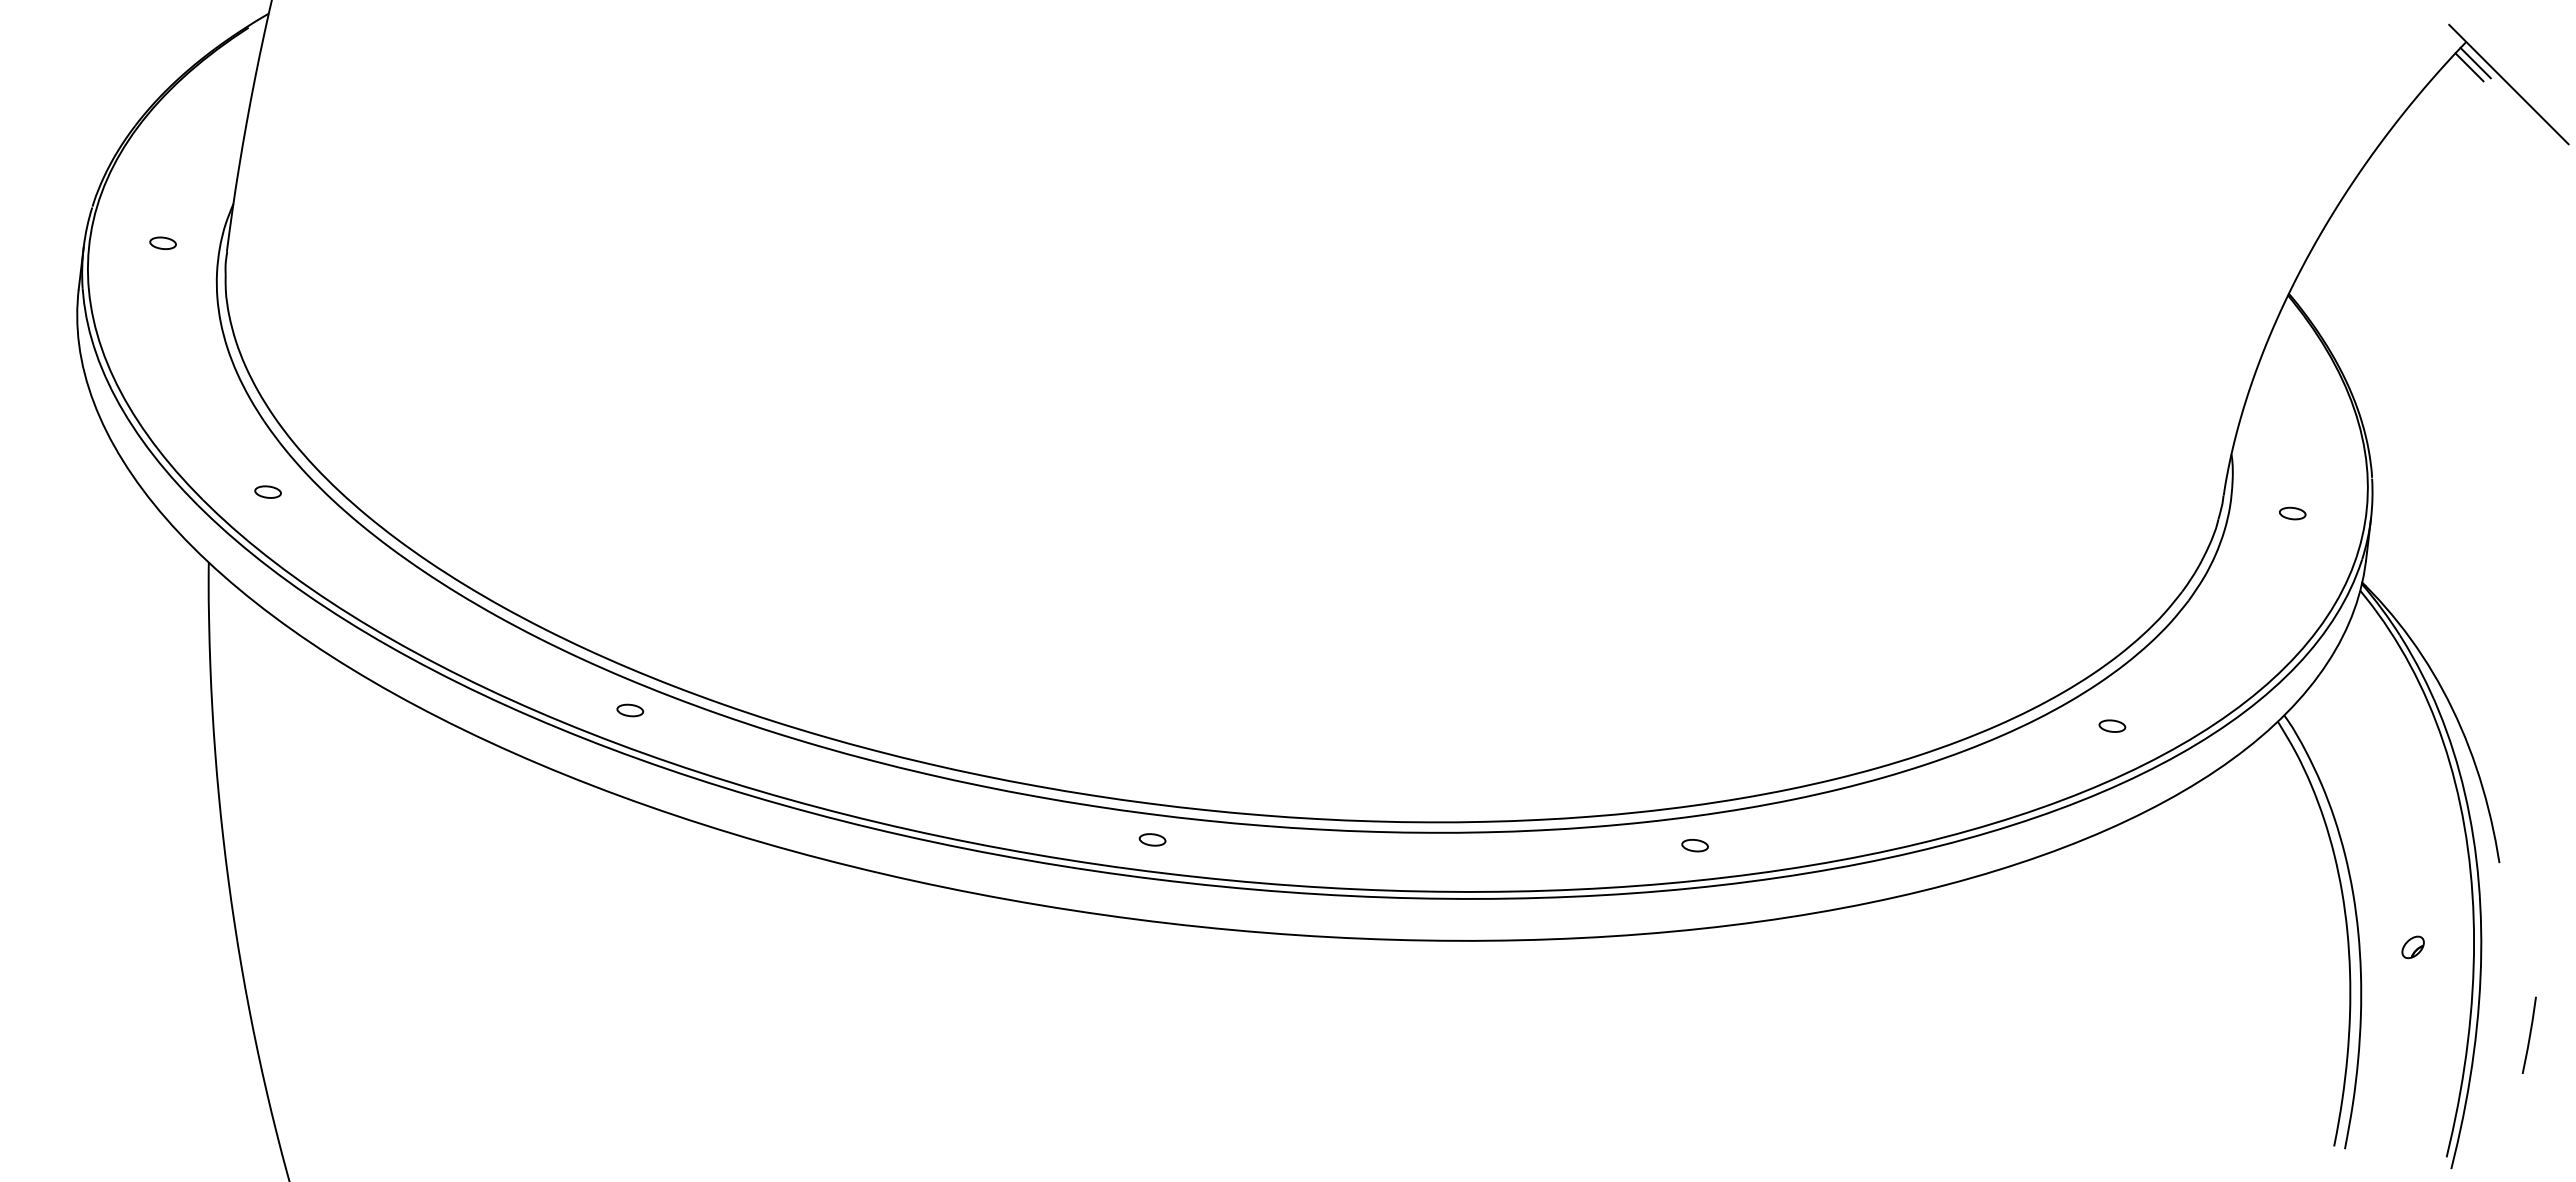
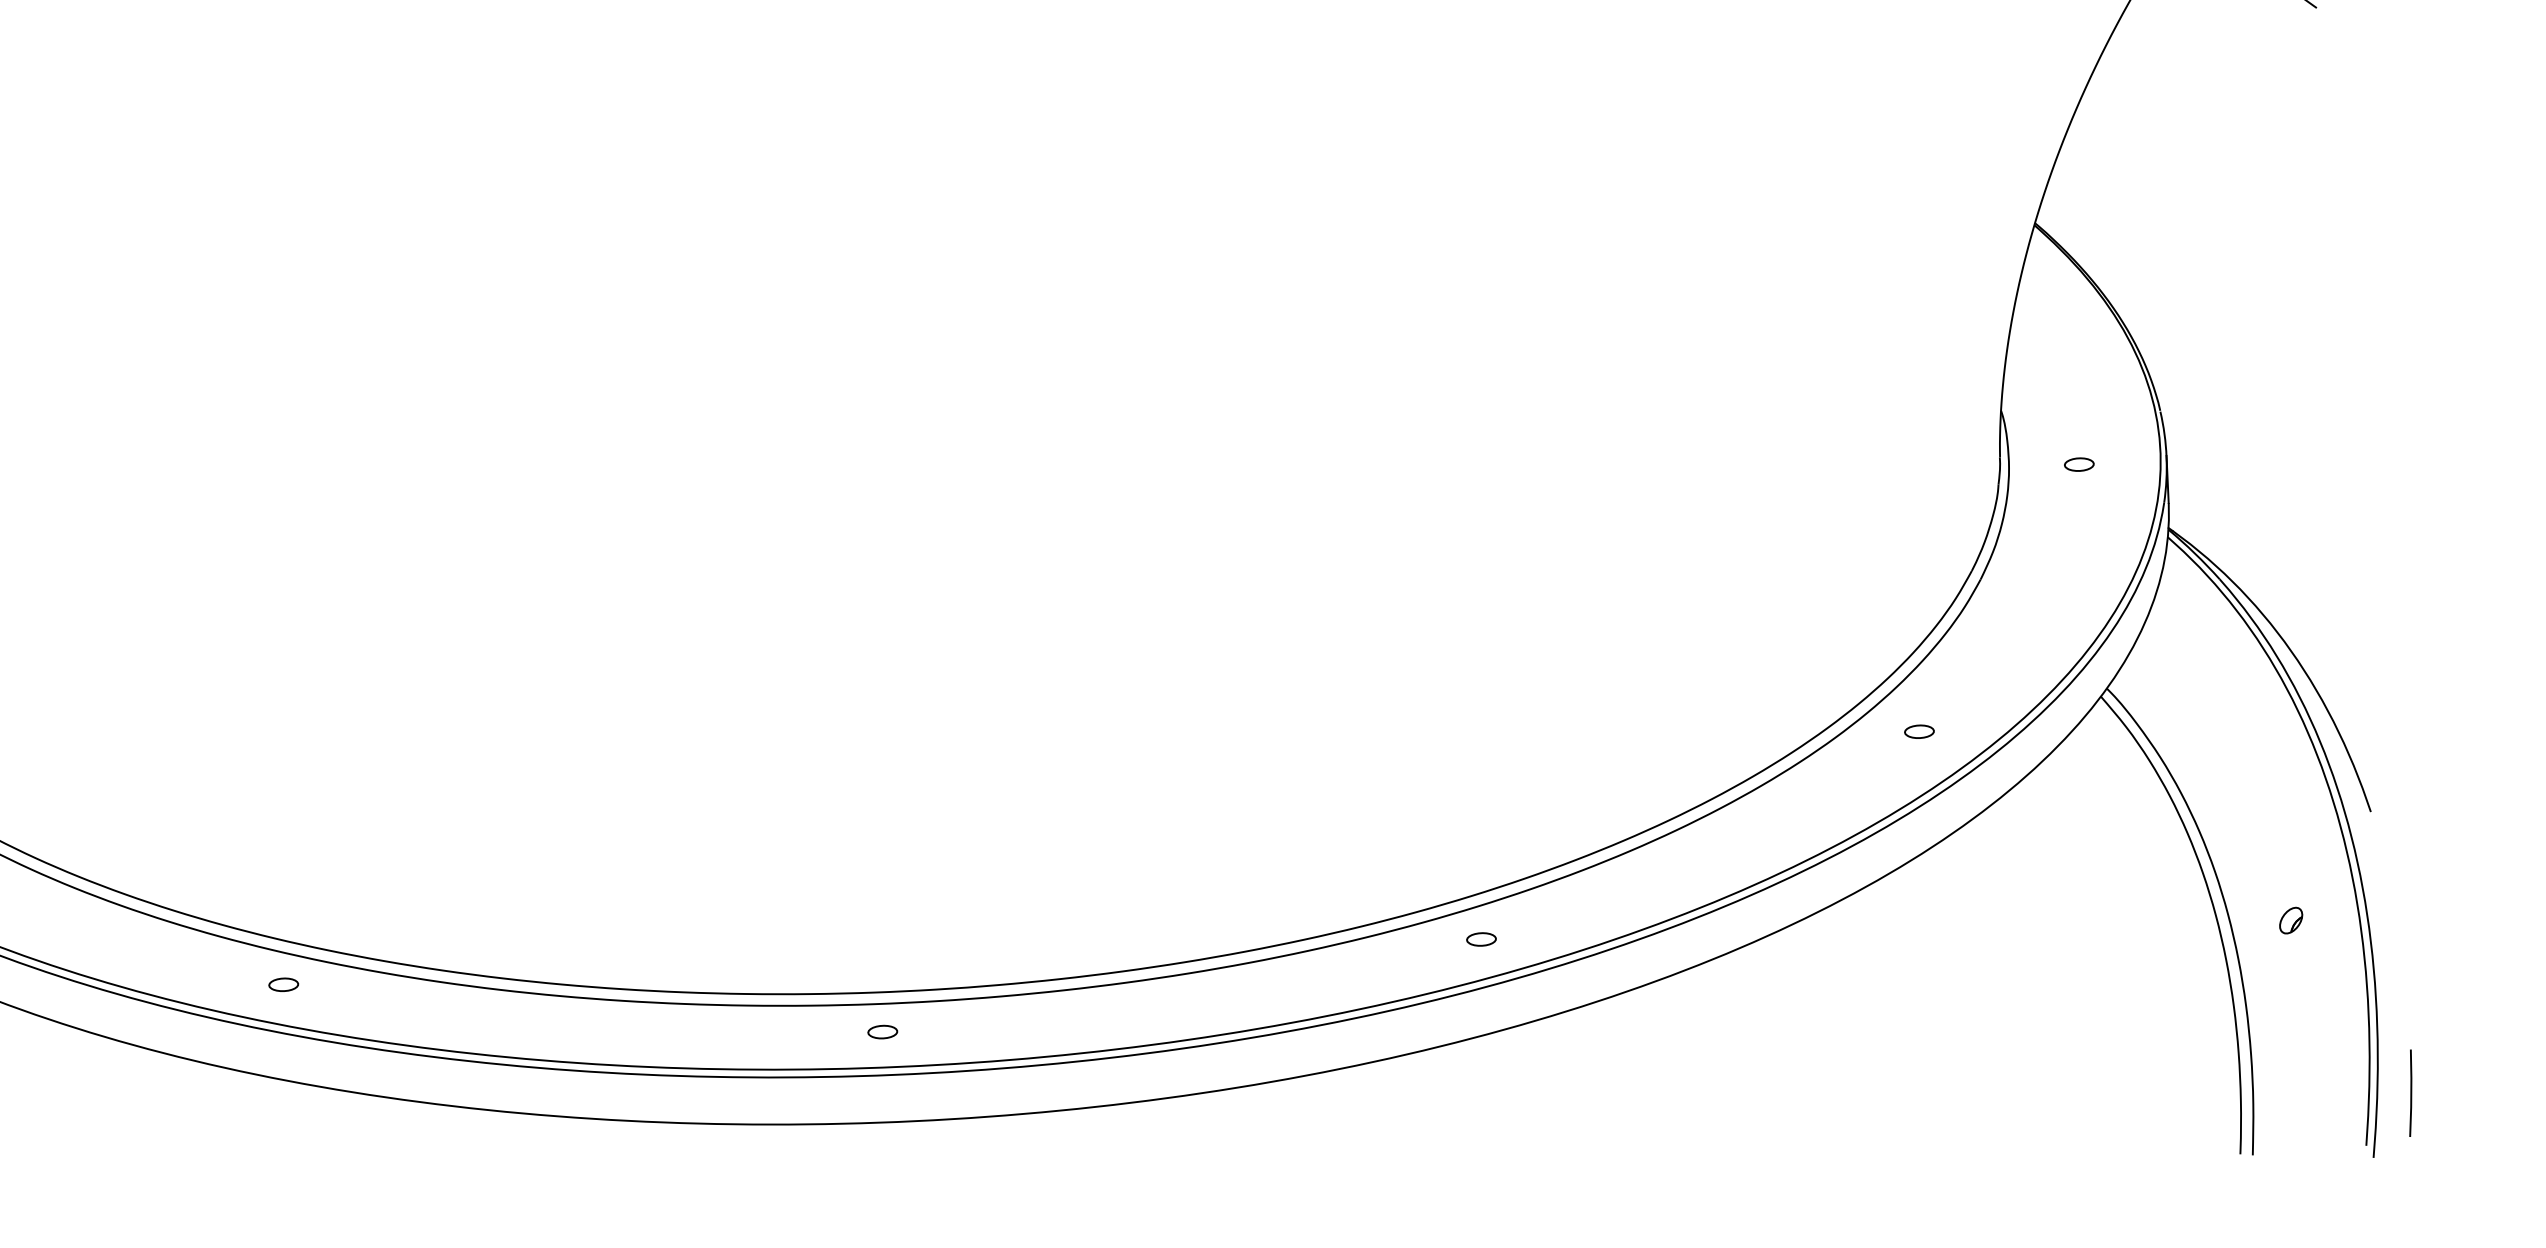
line: (2529, 1034) -> (2410, 1092), moved

